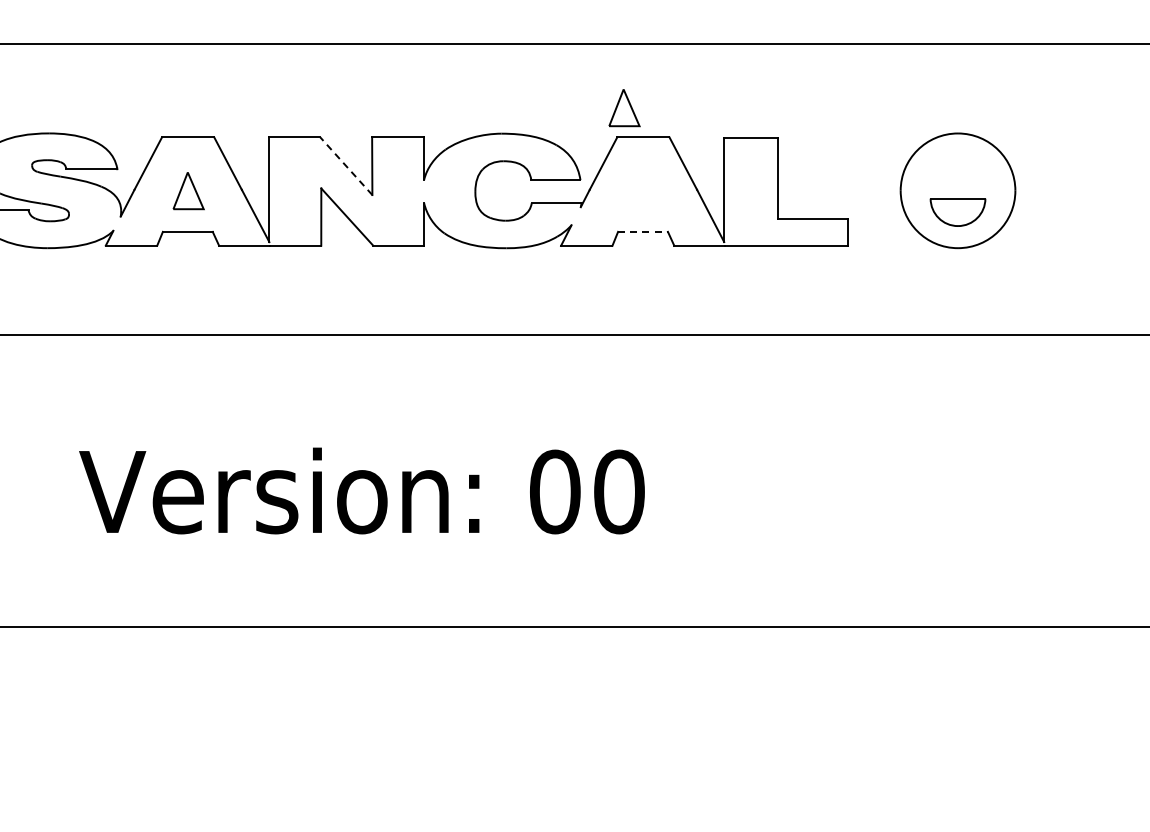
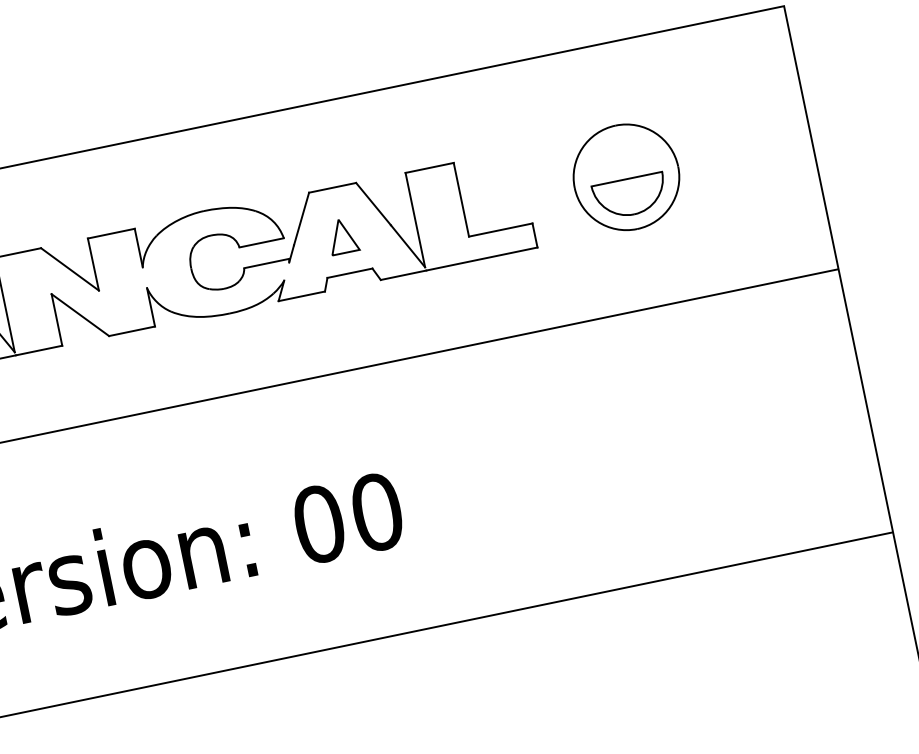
part: (624, 108) -> (342, 236), moved
line: (346, 166) -> (70, 269), dashed -> solid
part: (957, 212) -> (630, 196), size x1.43
line: (643, 231) -> (350, 272), dashed -> solid

